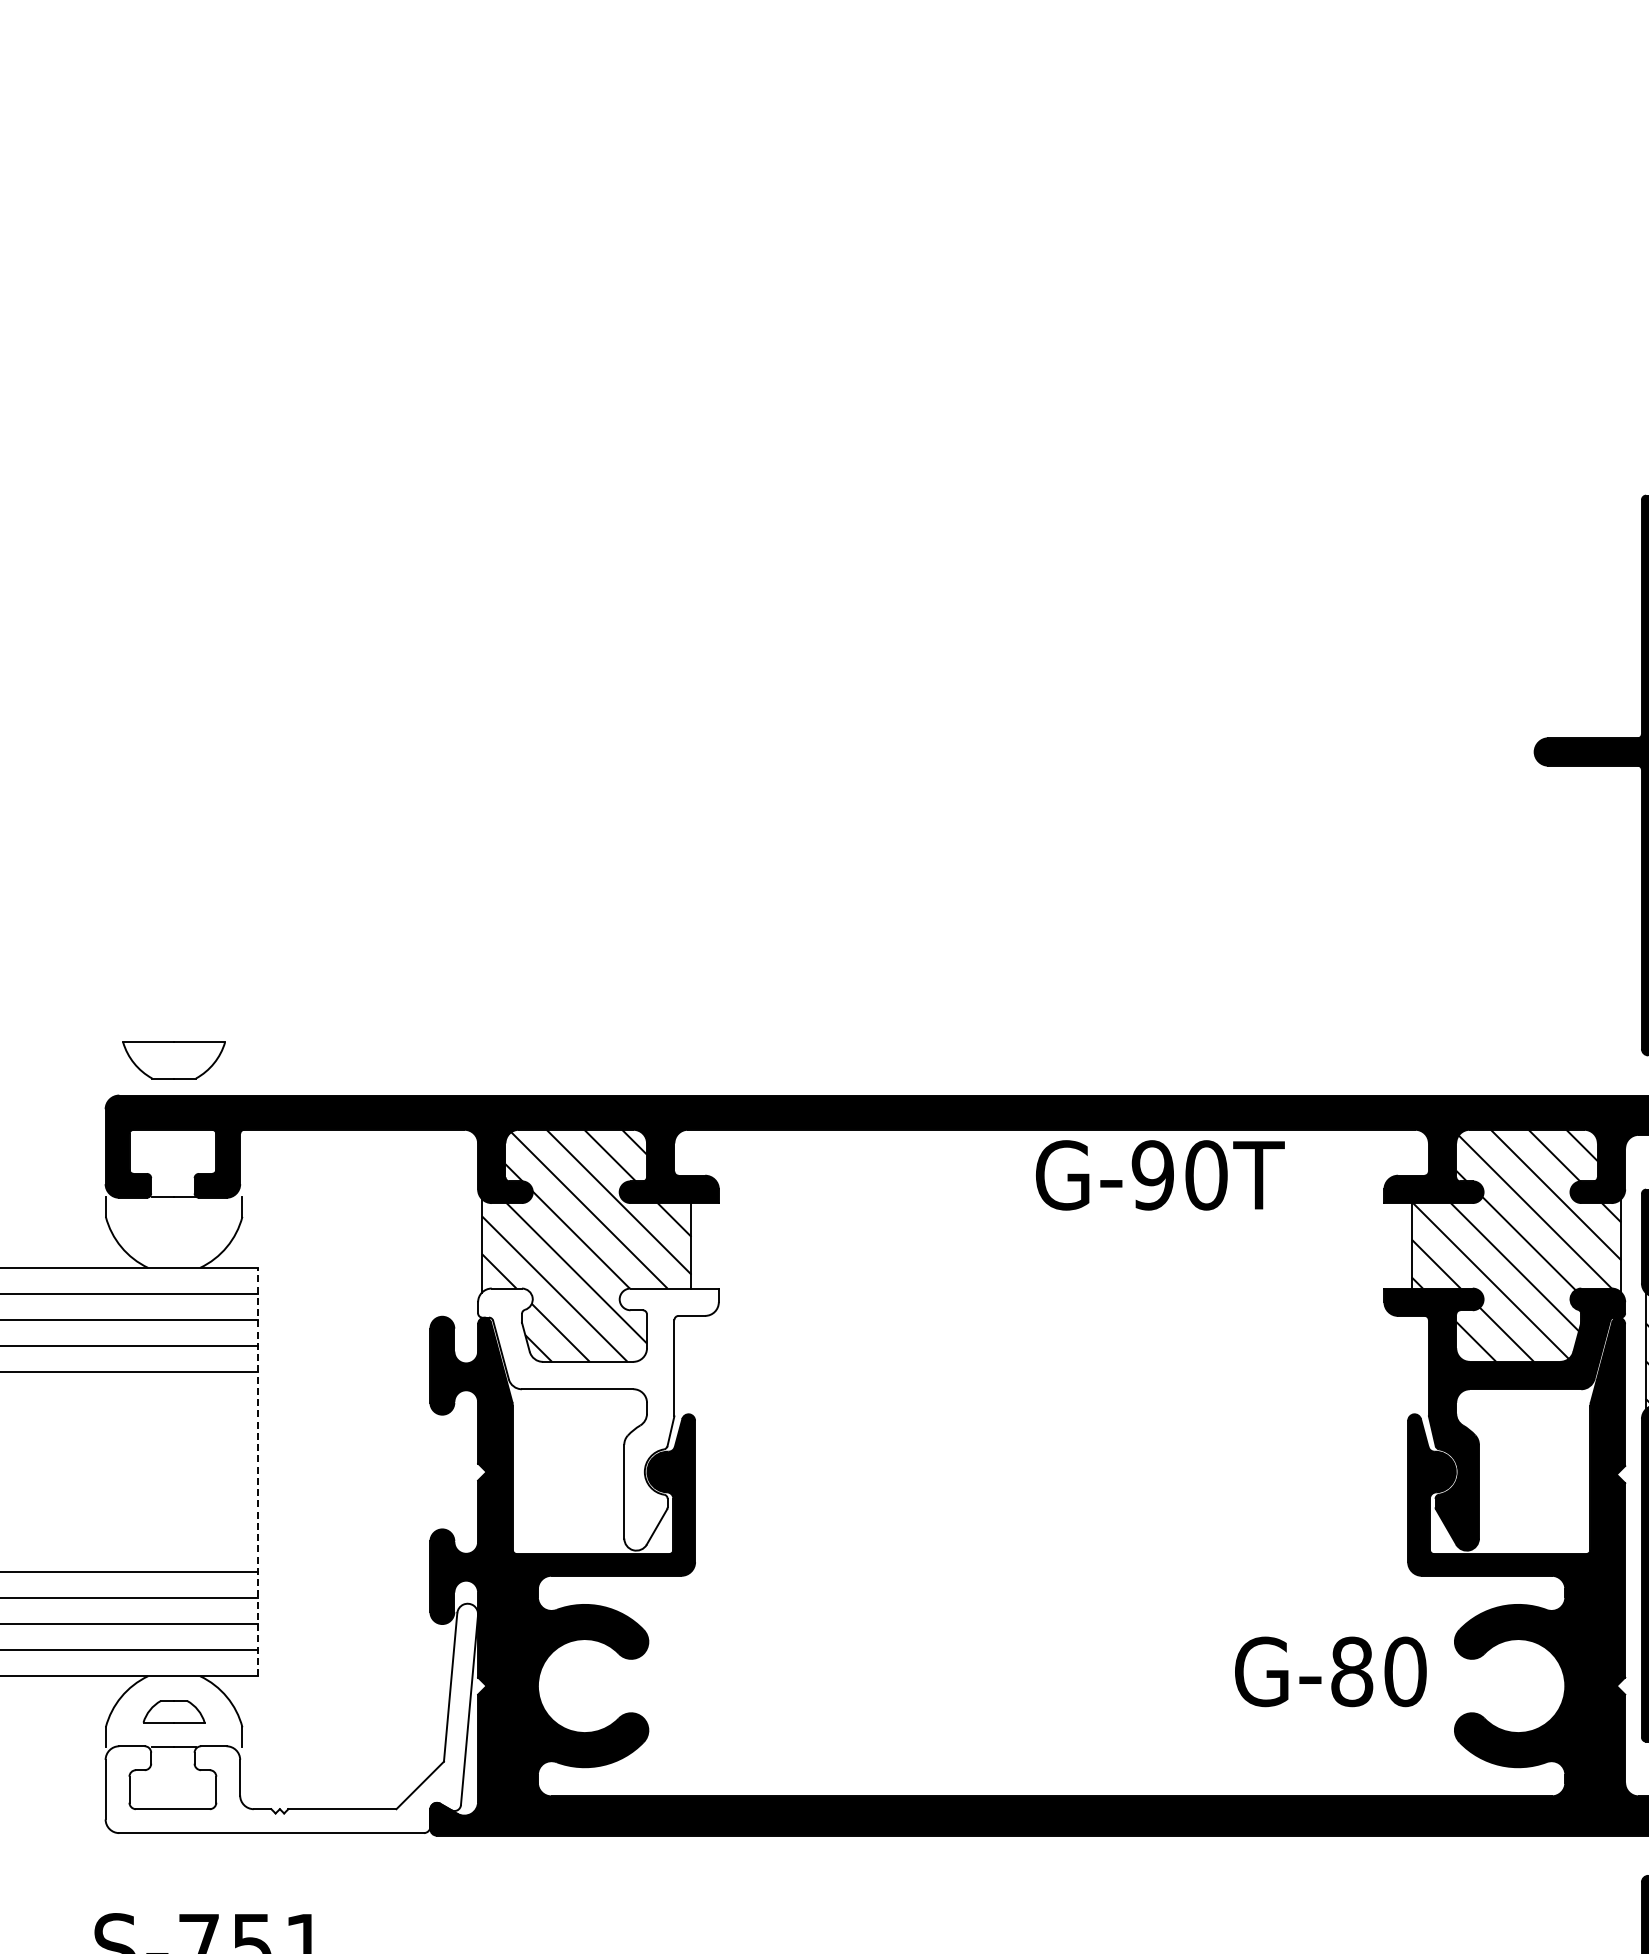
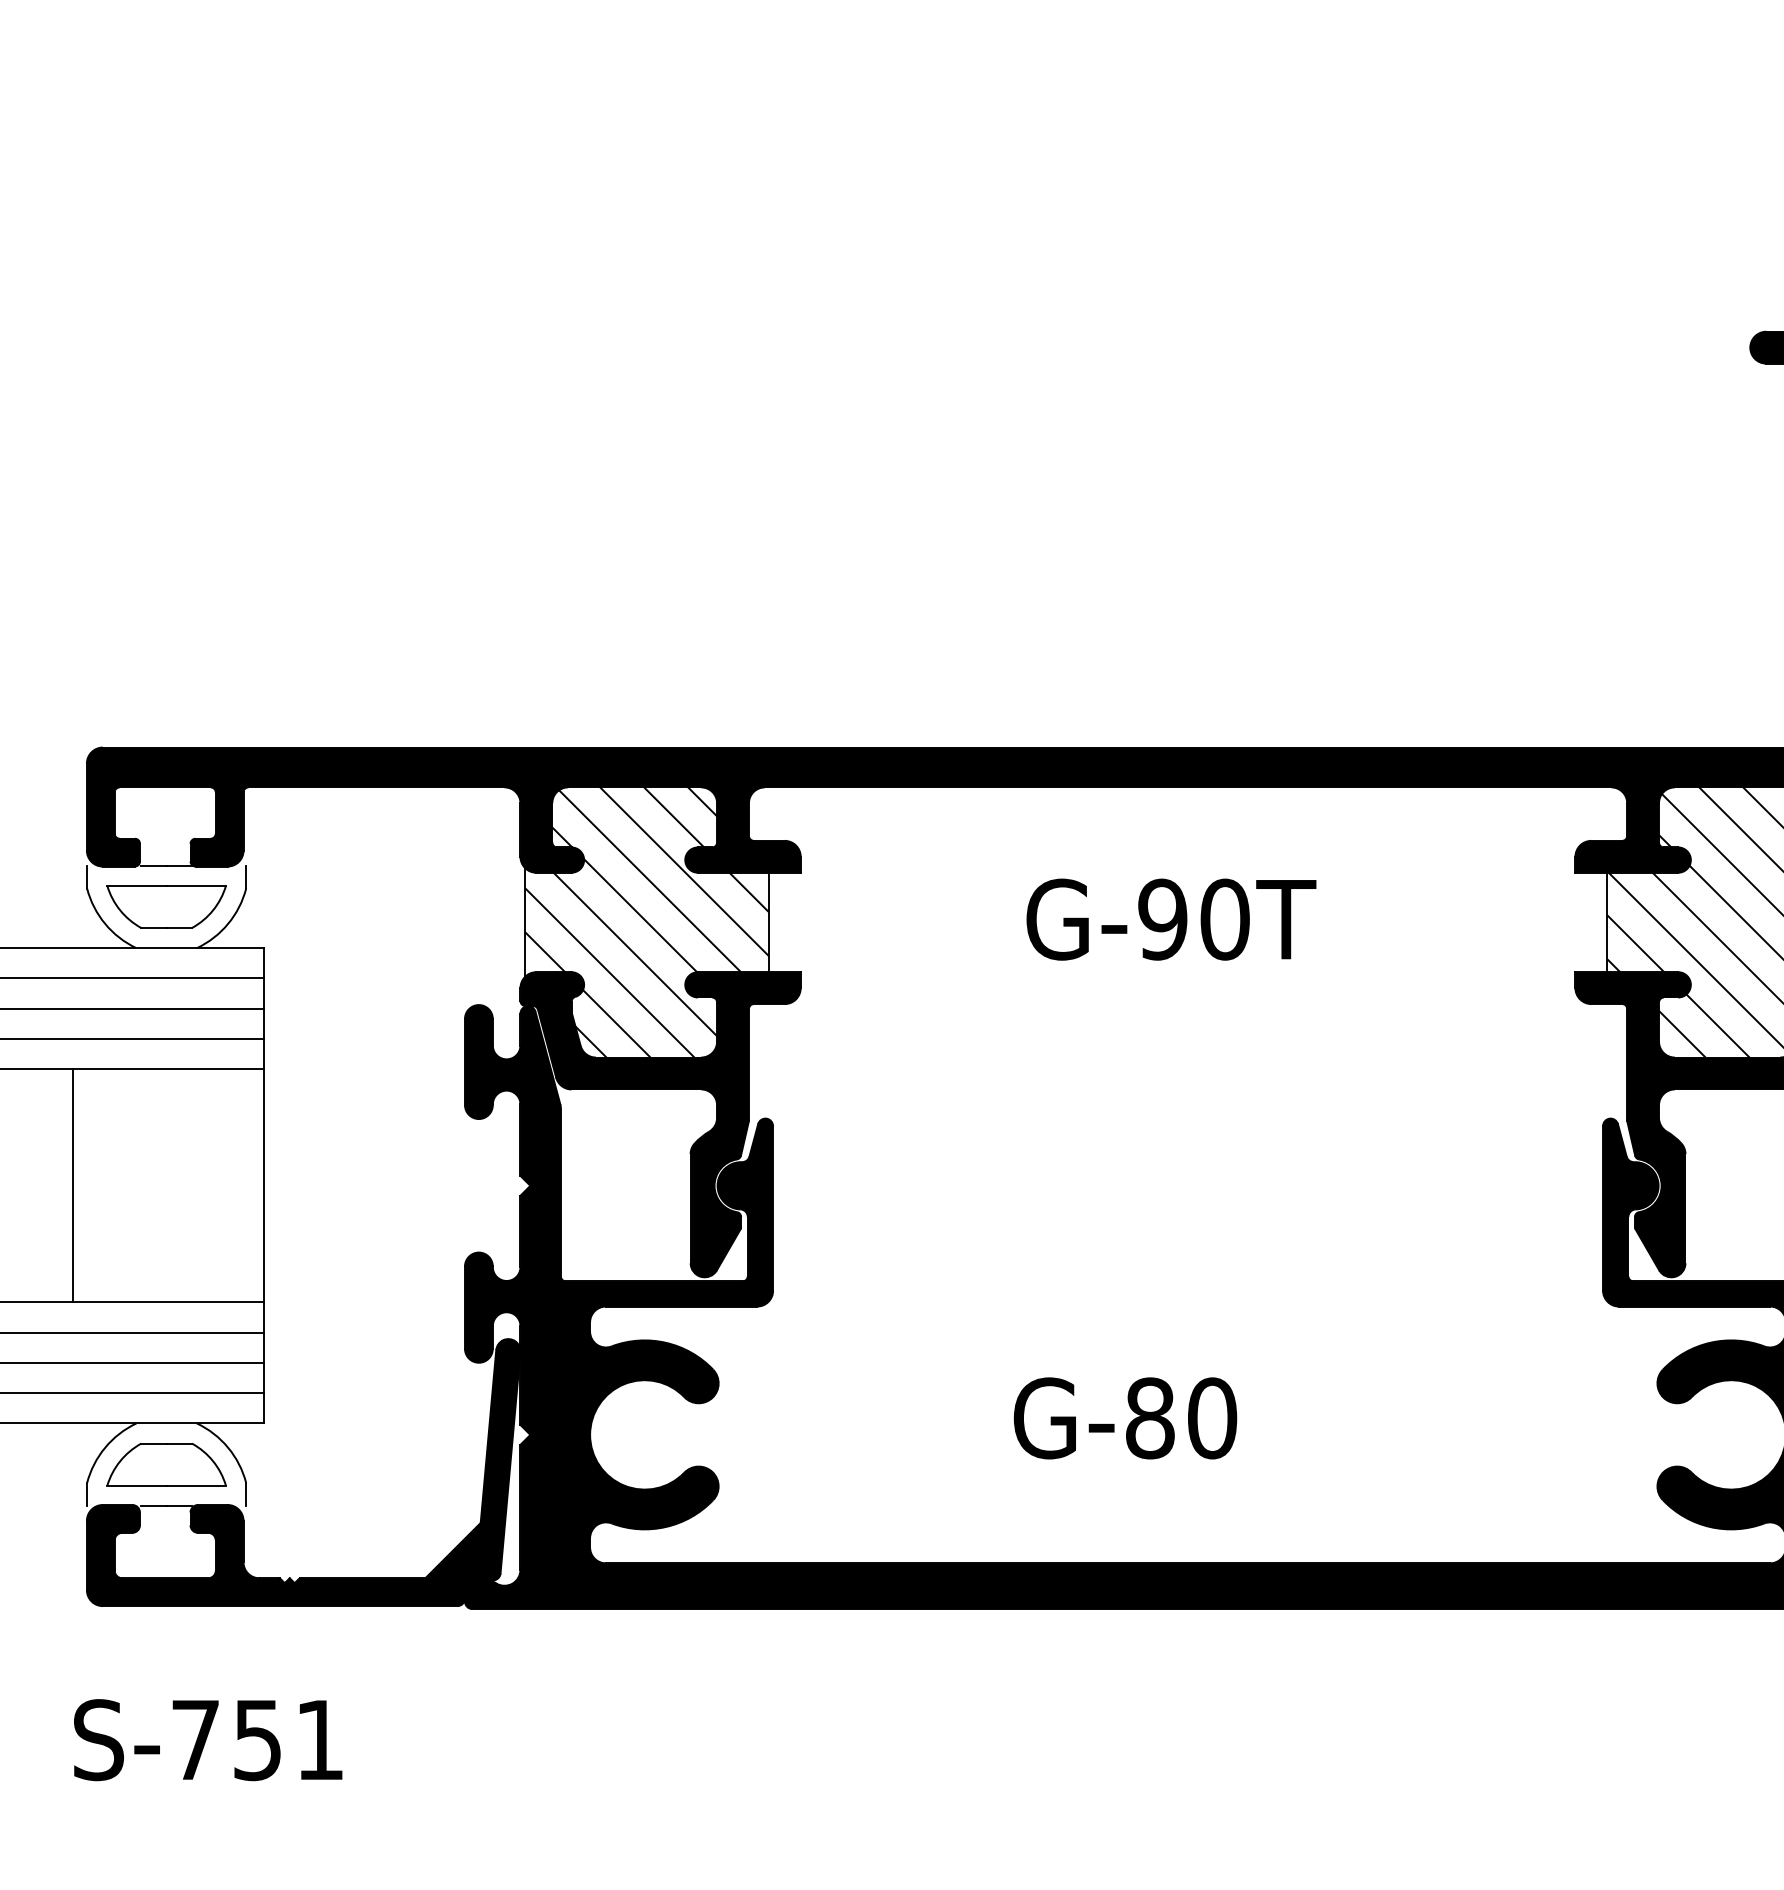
part: (173, 1060) -> (165, 906), moved
text: (1160, 1175) -> (1171, 919), moved
fill: (598, 1419) -> (660, 1124), added
line: (258, 1471) -> (264, 1185), dashed -> solid
line: (93, 1472) -> (72, 1186), added
text: (1330, 1671) -> (1125, 1417), moved
part: (173, 1711) -> (165, 1464), size x1.67
fill: (291, 1718) -> (303, 1472), added

